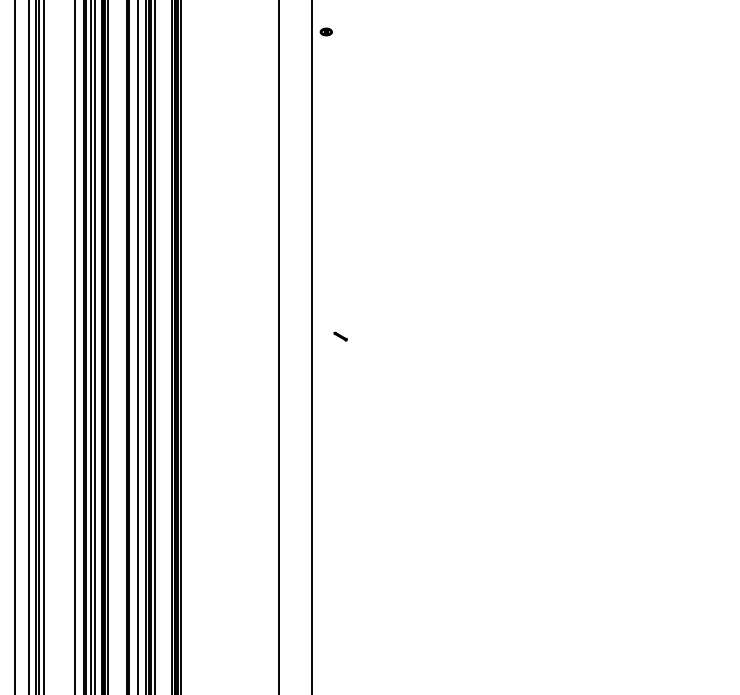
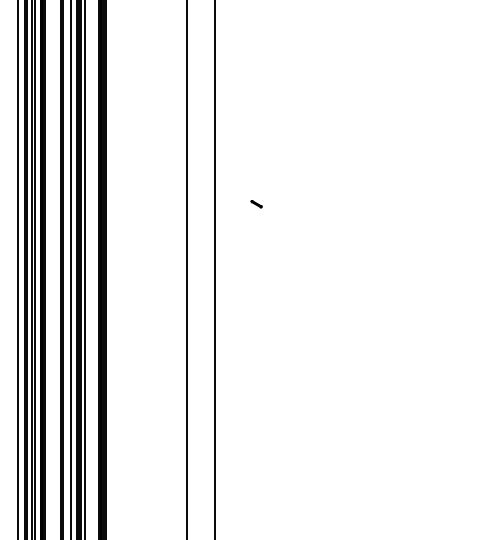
part: (340, 336) -> (256, 204), moved

